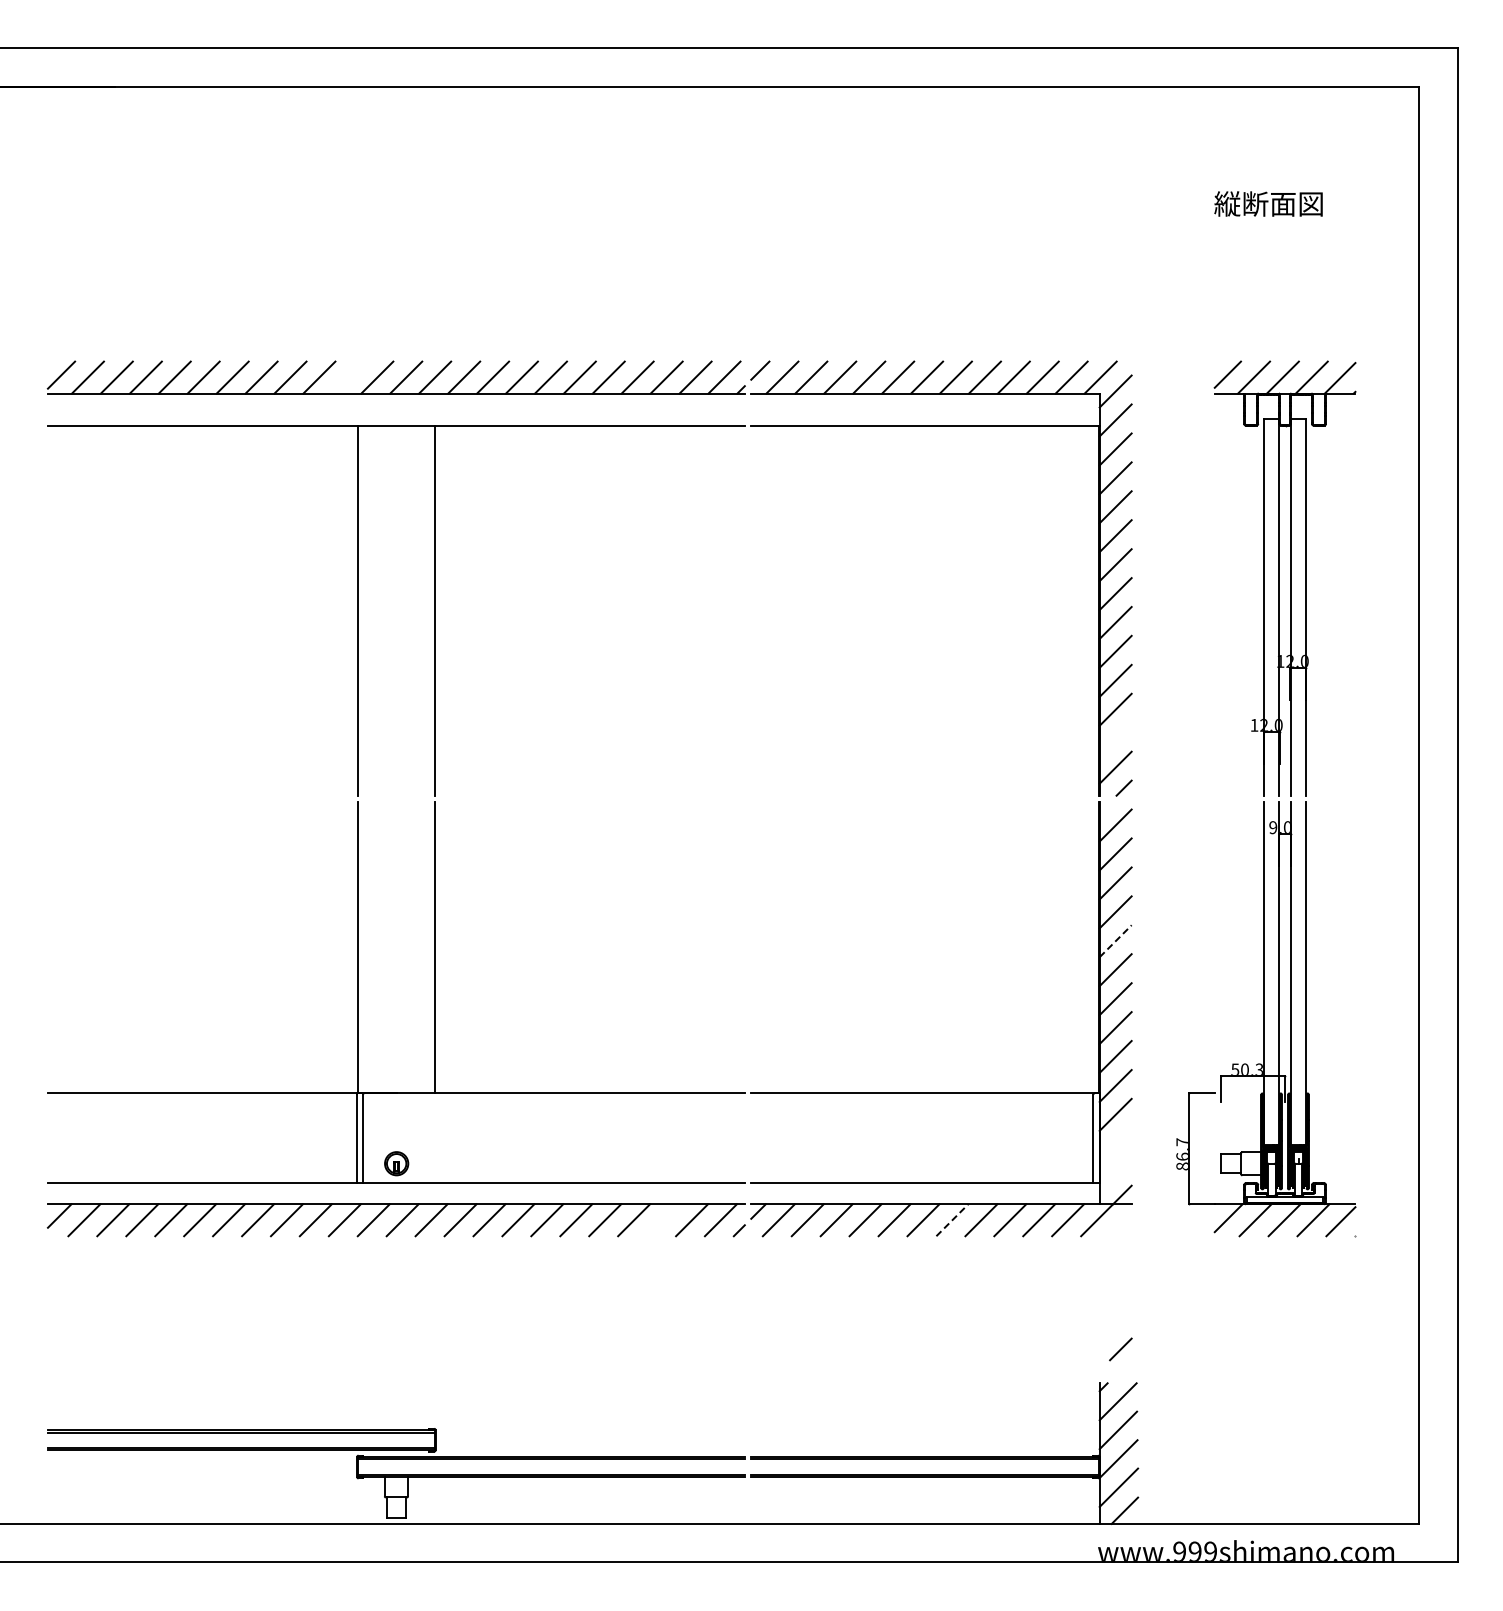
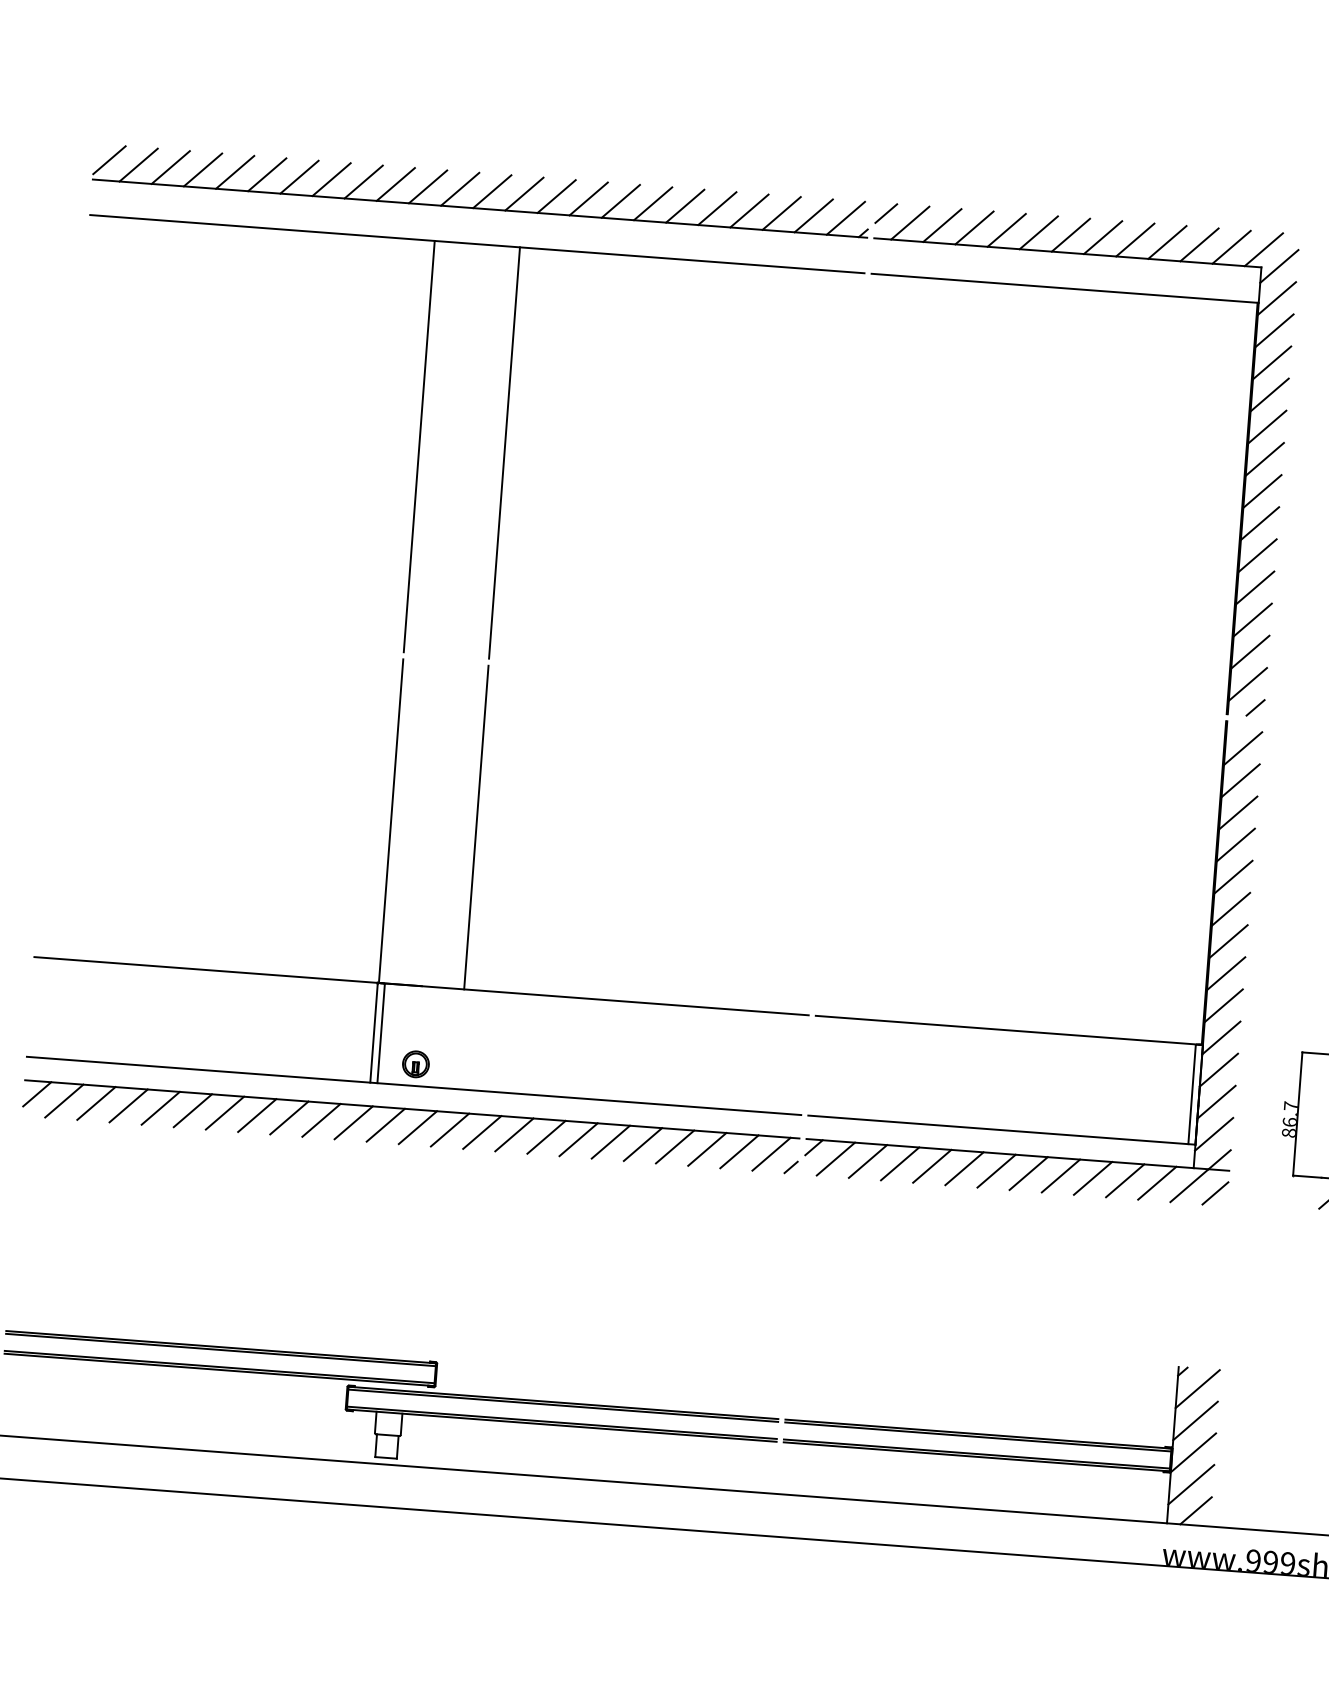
line: (348, 377) -> (428, 186), added
line: (1115, 738) -> (1250, 651), added
line: (1115, 941) -> (1233, 877), dashed -> solid
line: (1115, 1143) -> (1216, 1101), added
line: (1115, 1172) -> (1213, 1134), added
line: (663, 1220) -> (707, 1149), added
line: (952, 1220) -> (1028, 1173), dashed -> solid
line: (1120, 1349) -> (1215, 1193), moved

